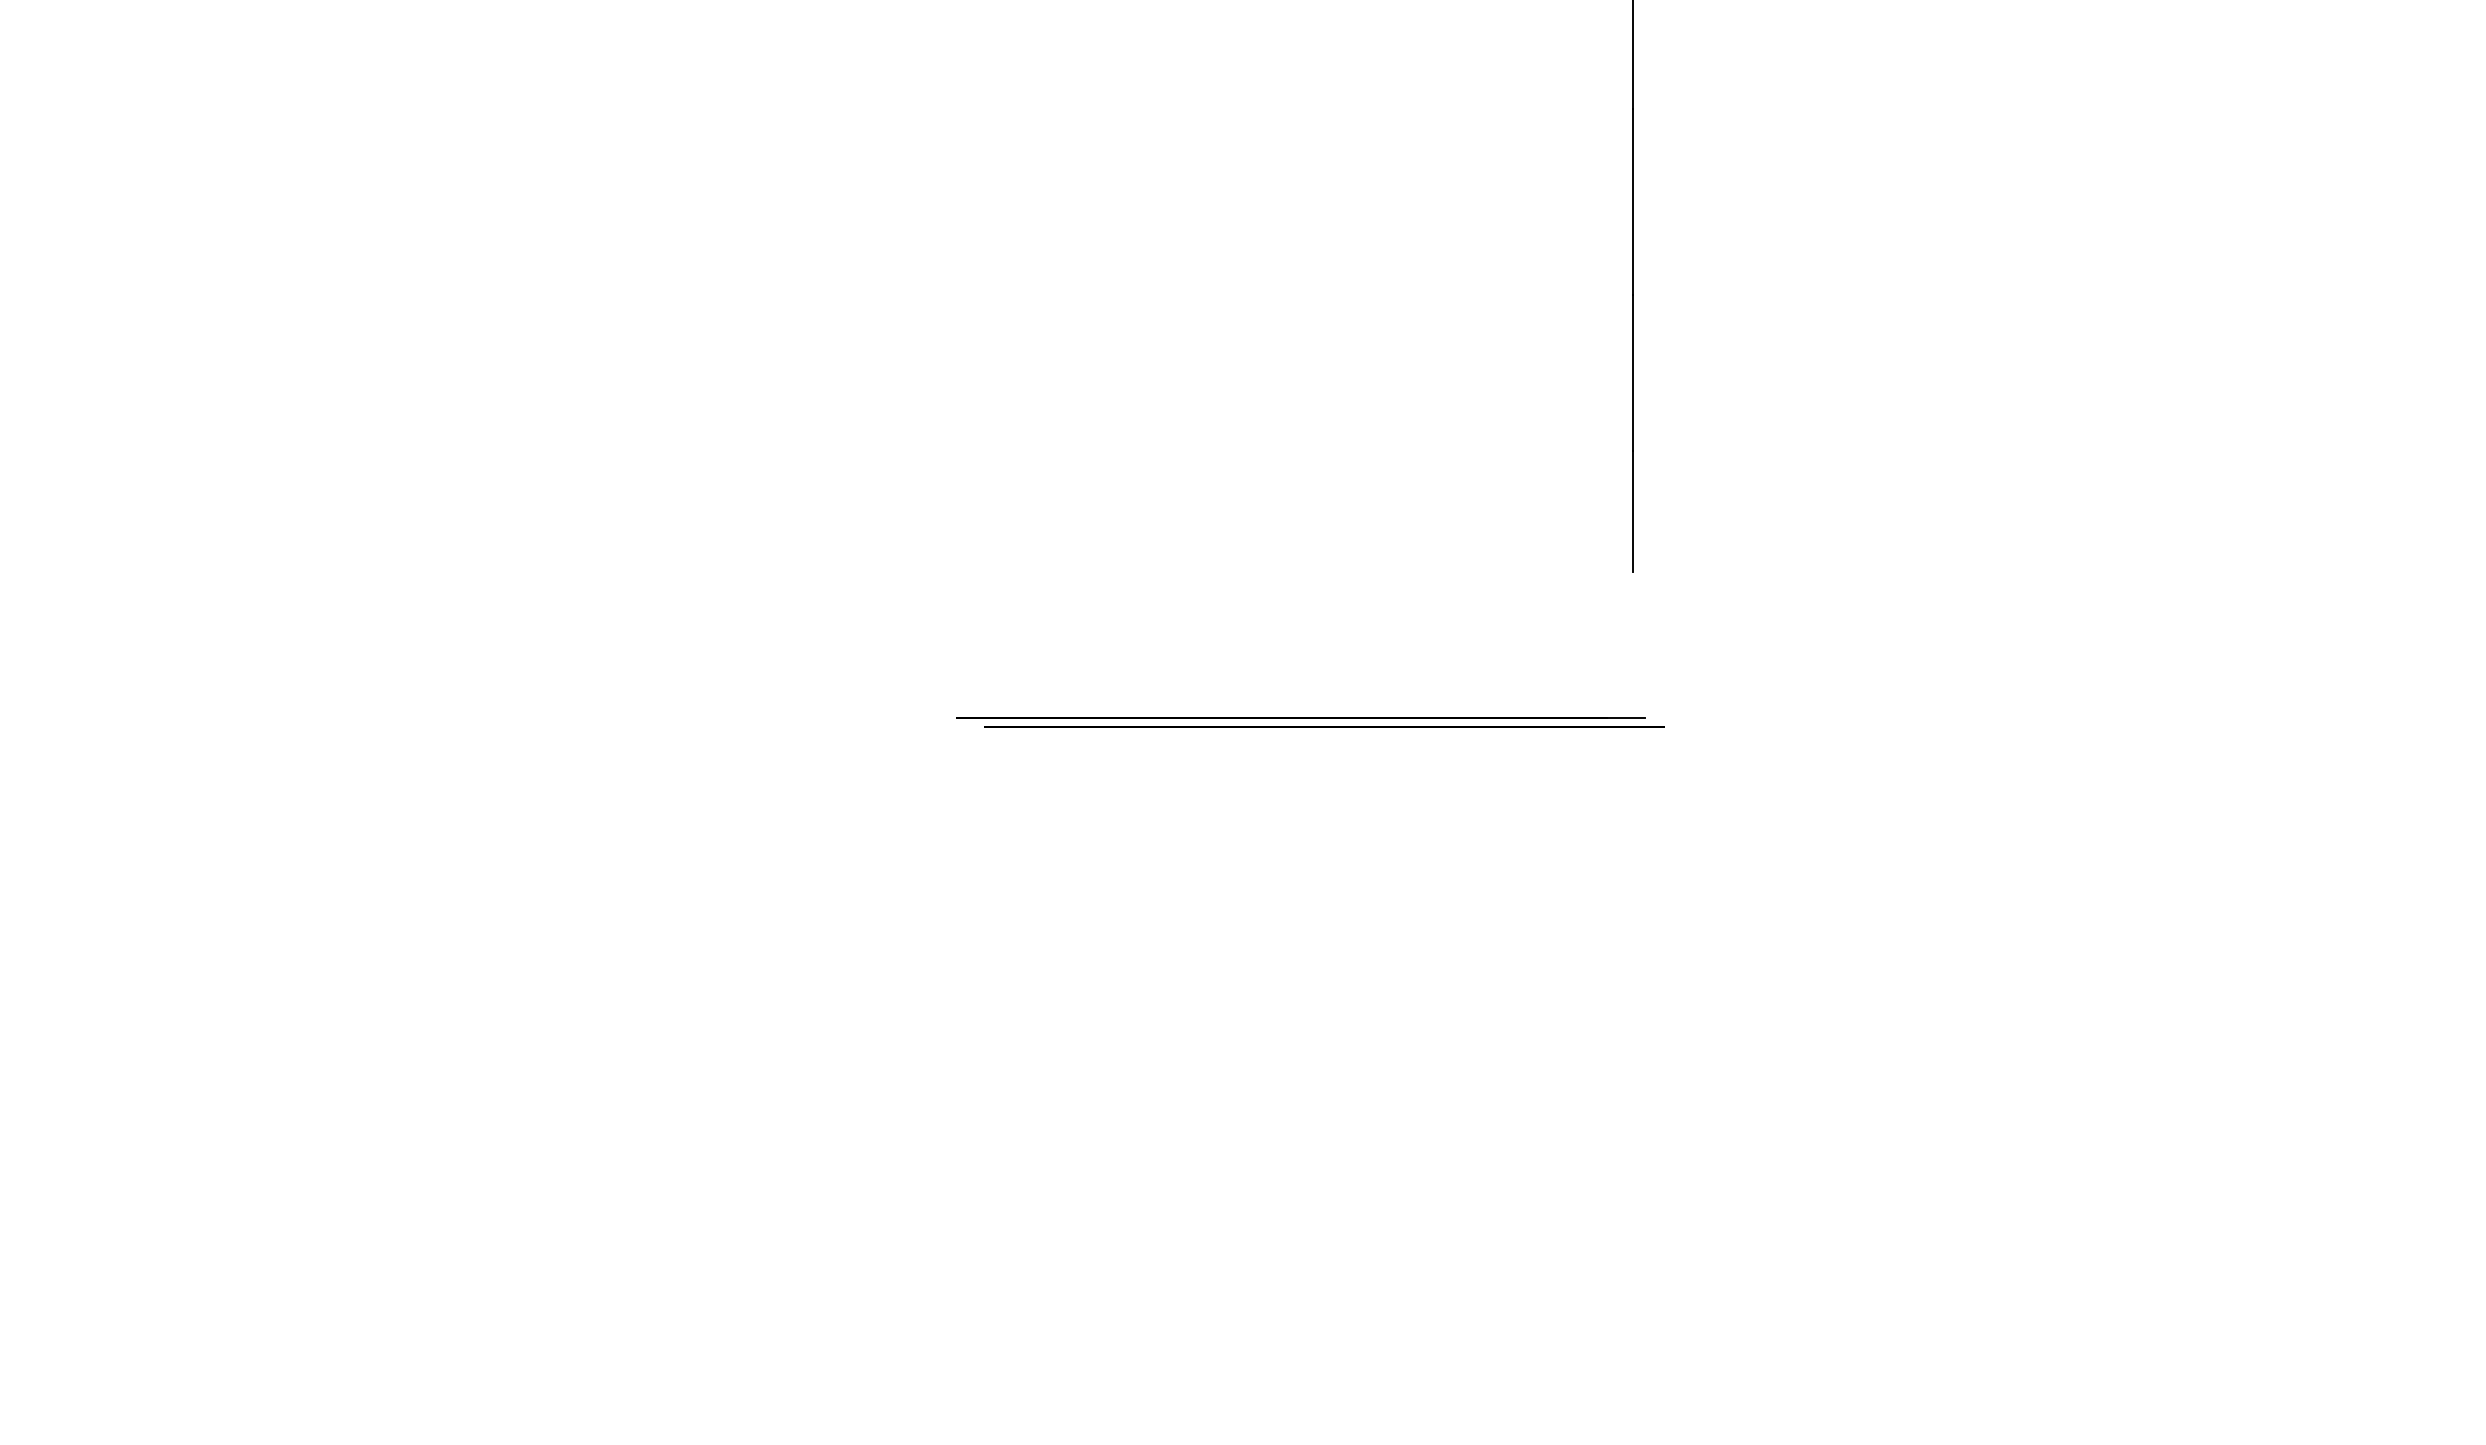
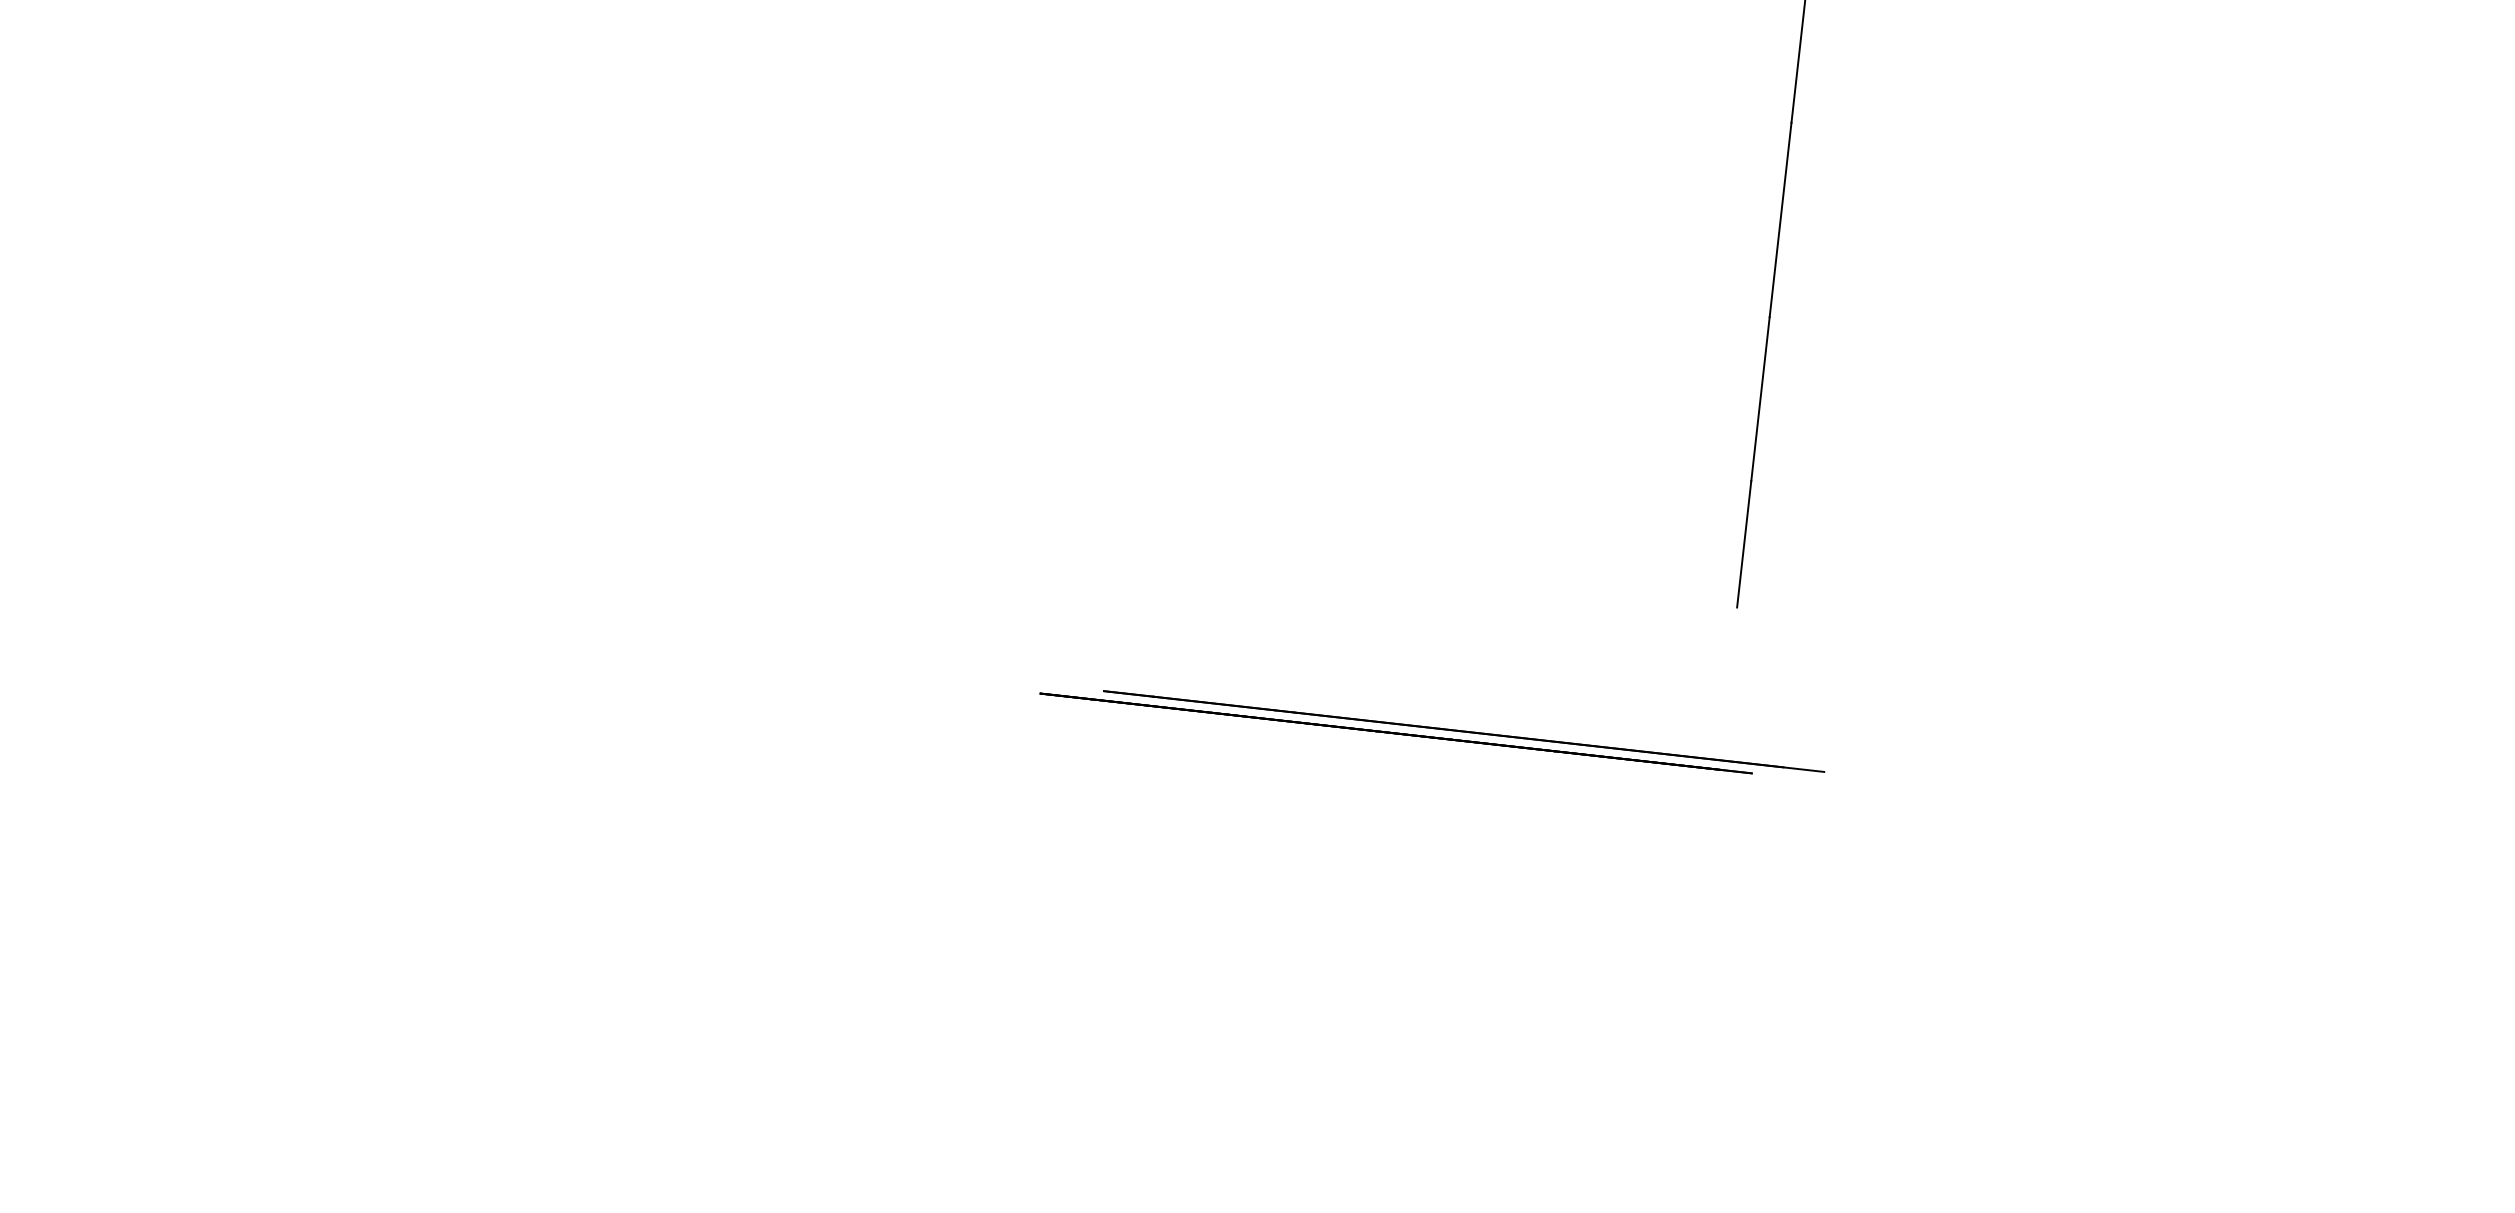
line: (1300, 717) -> (1463, 730), moved

